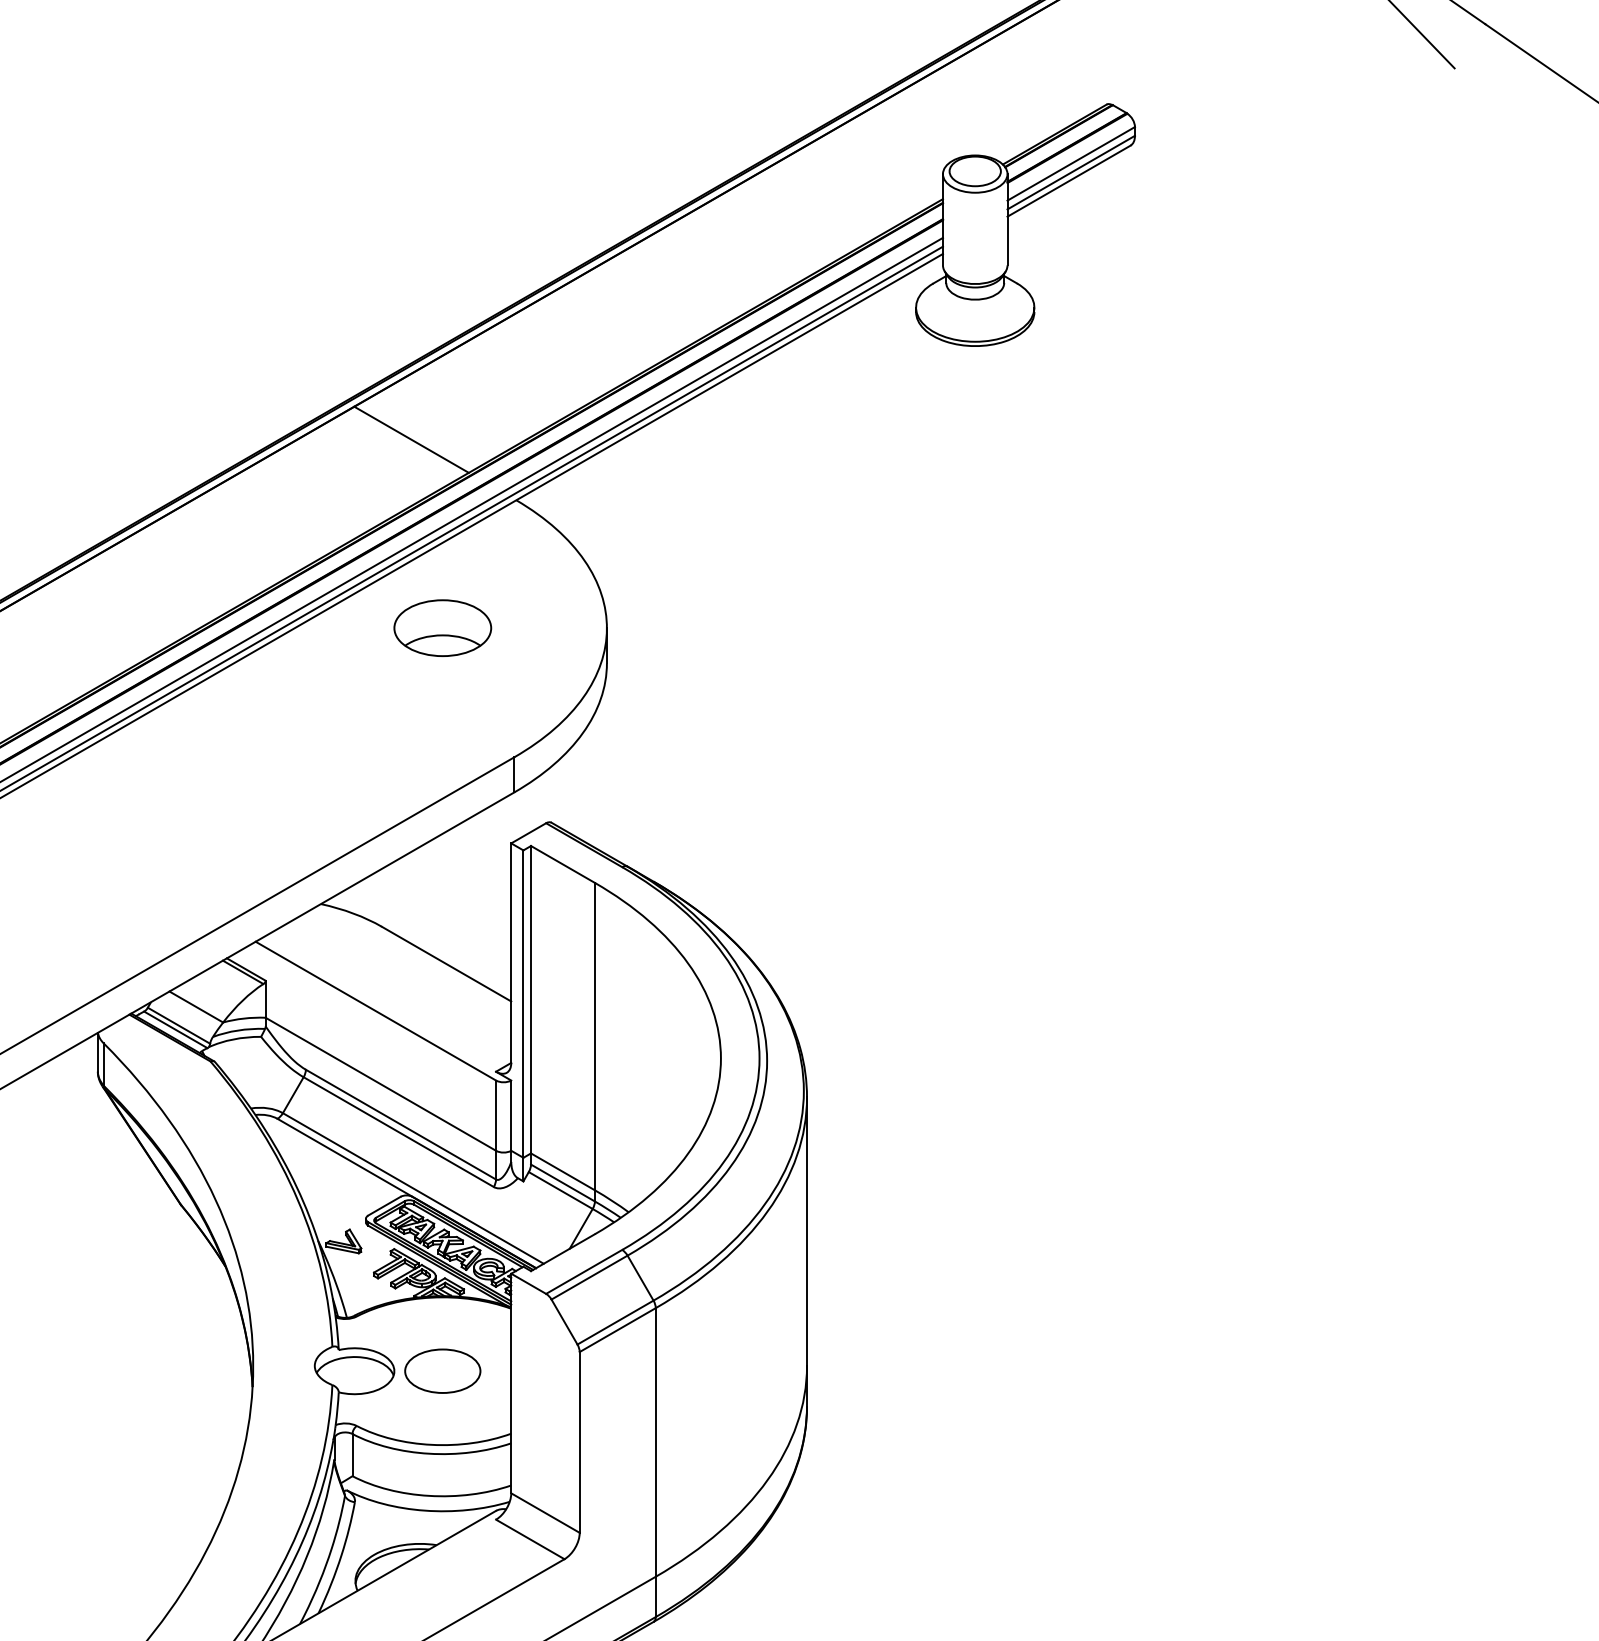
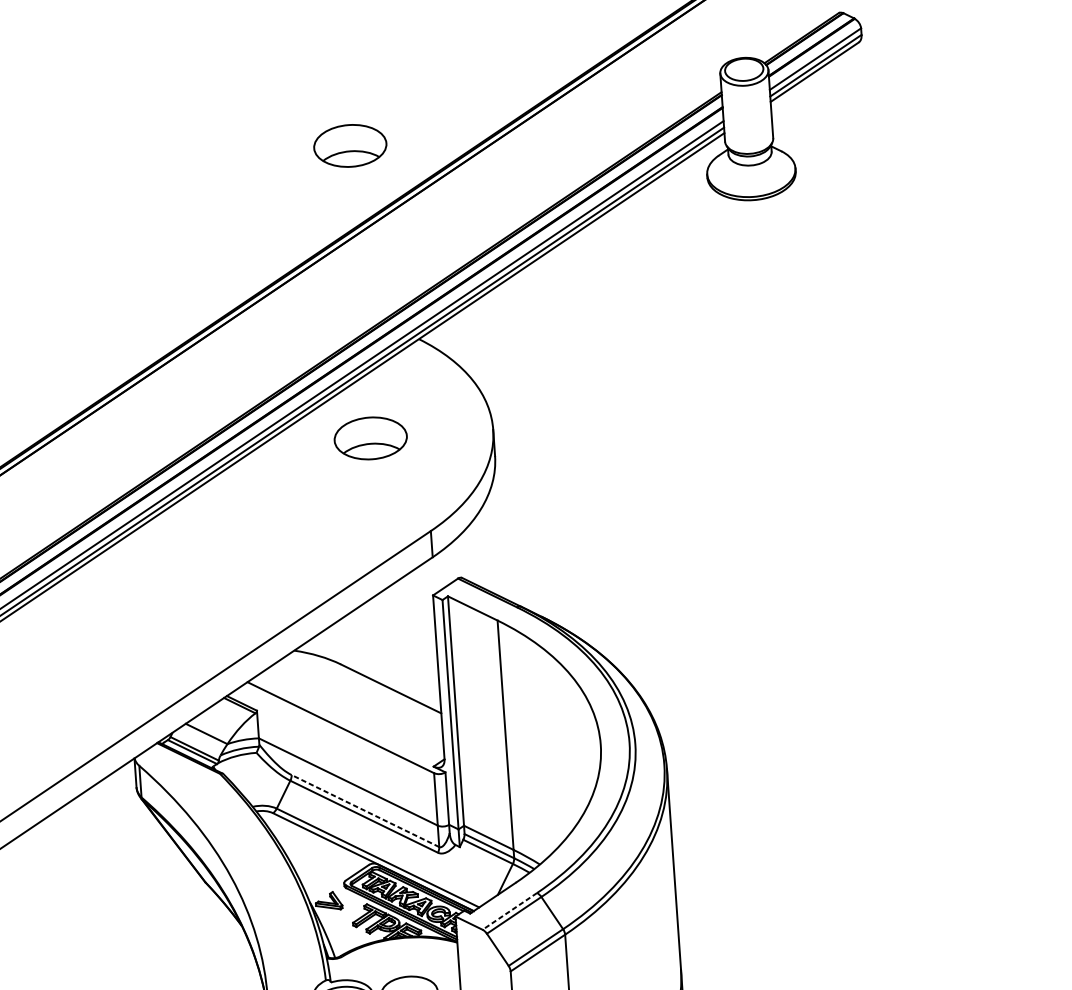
part: (442, 235) -> (350, 145), added
line: (411, 439) -> (337, 299), removed
line: (400, 1124) -> (365, 810), solid -> dashed
line: (584, 1271) -> (510, 911), solid -> dashed

